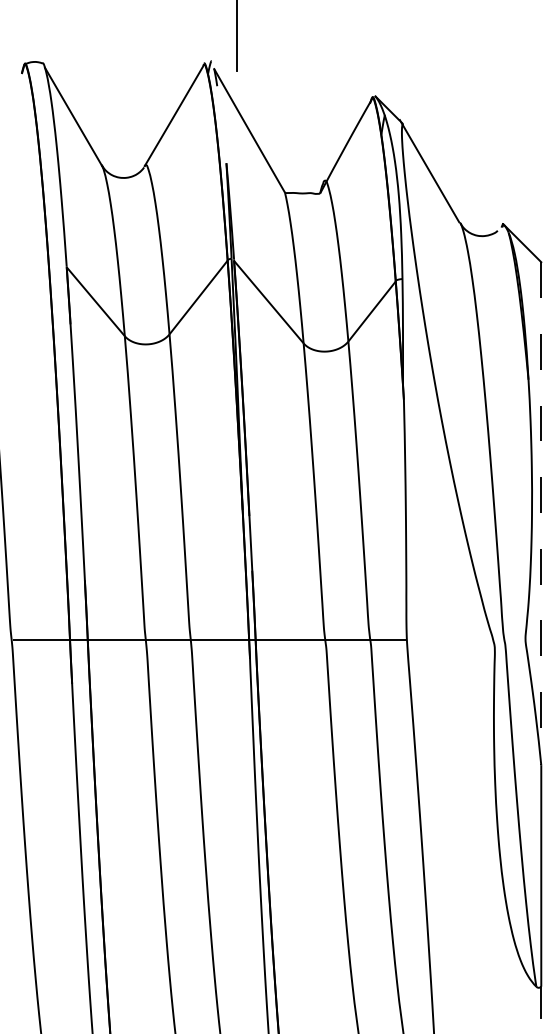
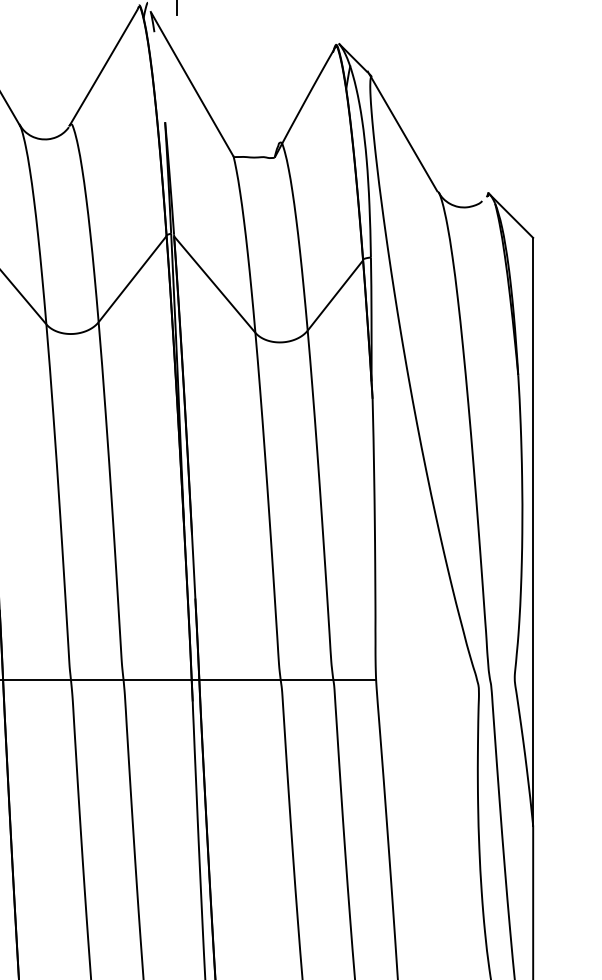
line: (541, 514) -> (533, 532), dashed -> solid

